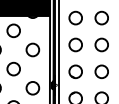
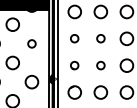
circle: (75, 44) -> (74, 38), size x0.6
circle: (101, 44) -> (100, 38), size x0.6
circle: (32, 49) -> (31, 43), size x0.6
circle: (75, 71) -> (74, 65), size x0.6
circle: (101, 71) -> (100, 65), size x0.6

